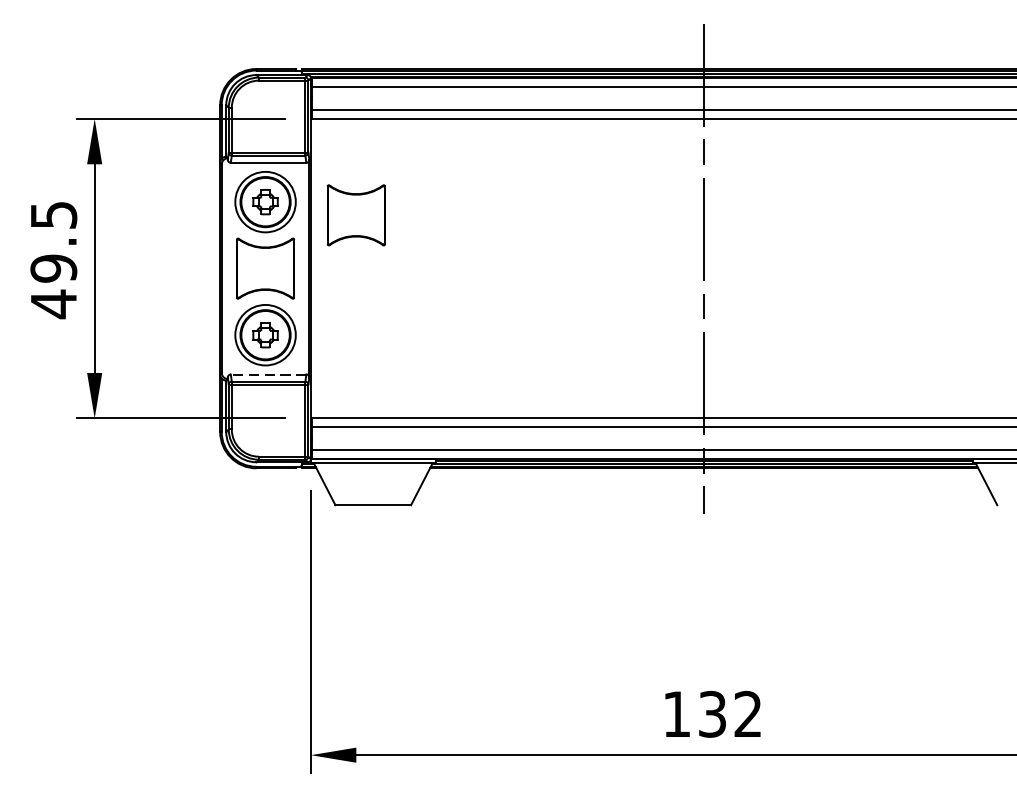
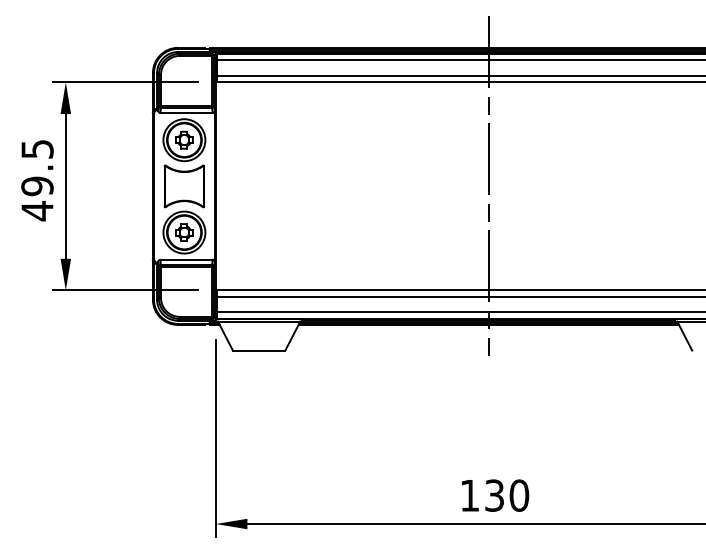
part: (356, 215) -> (247, 149), removed
line: (268, 374) -> (186, 259), dashed -> solid
text: (748, 714) -> (519, 495), 132 -> 130

